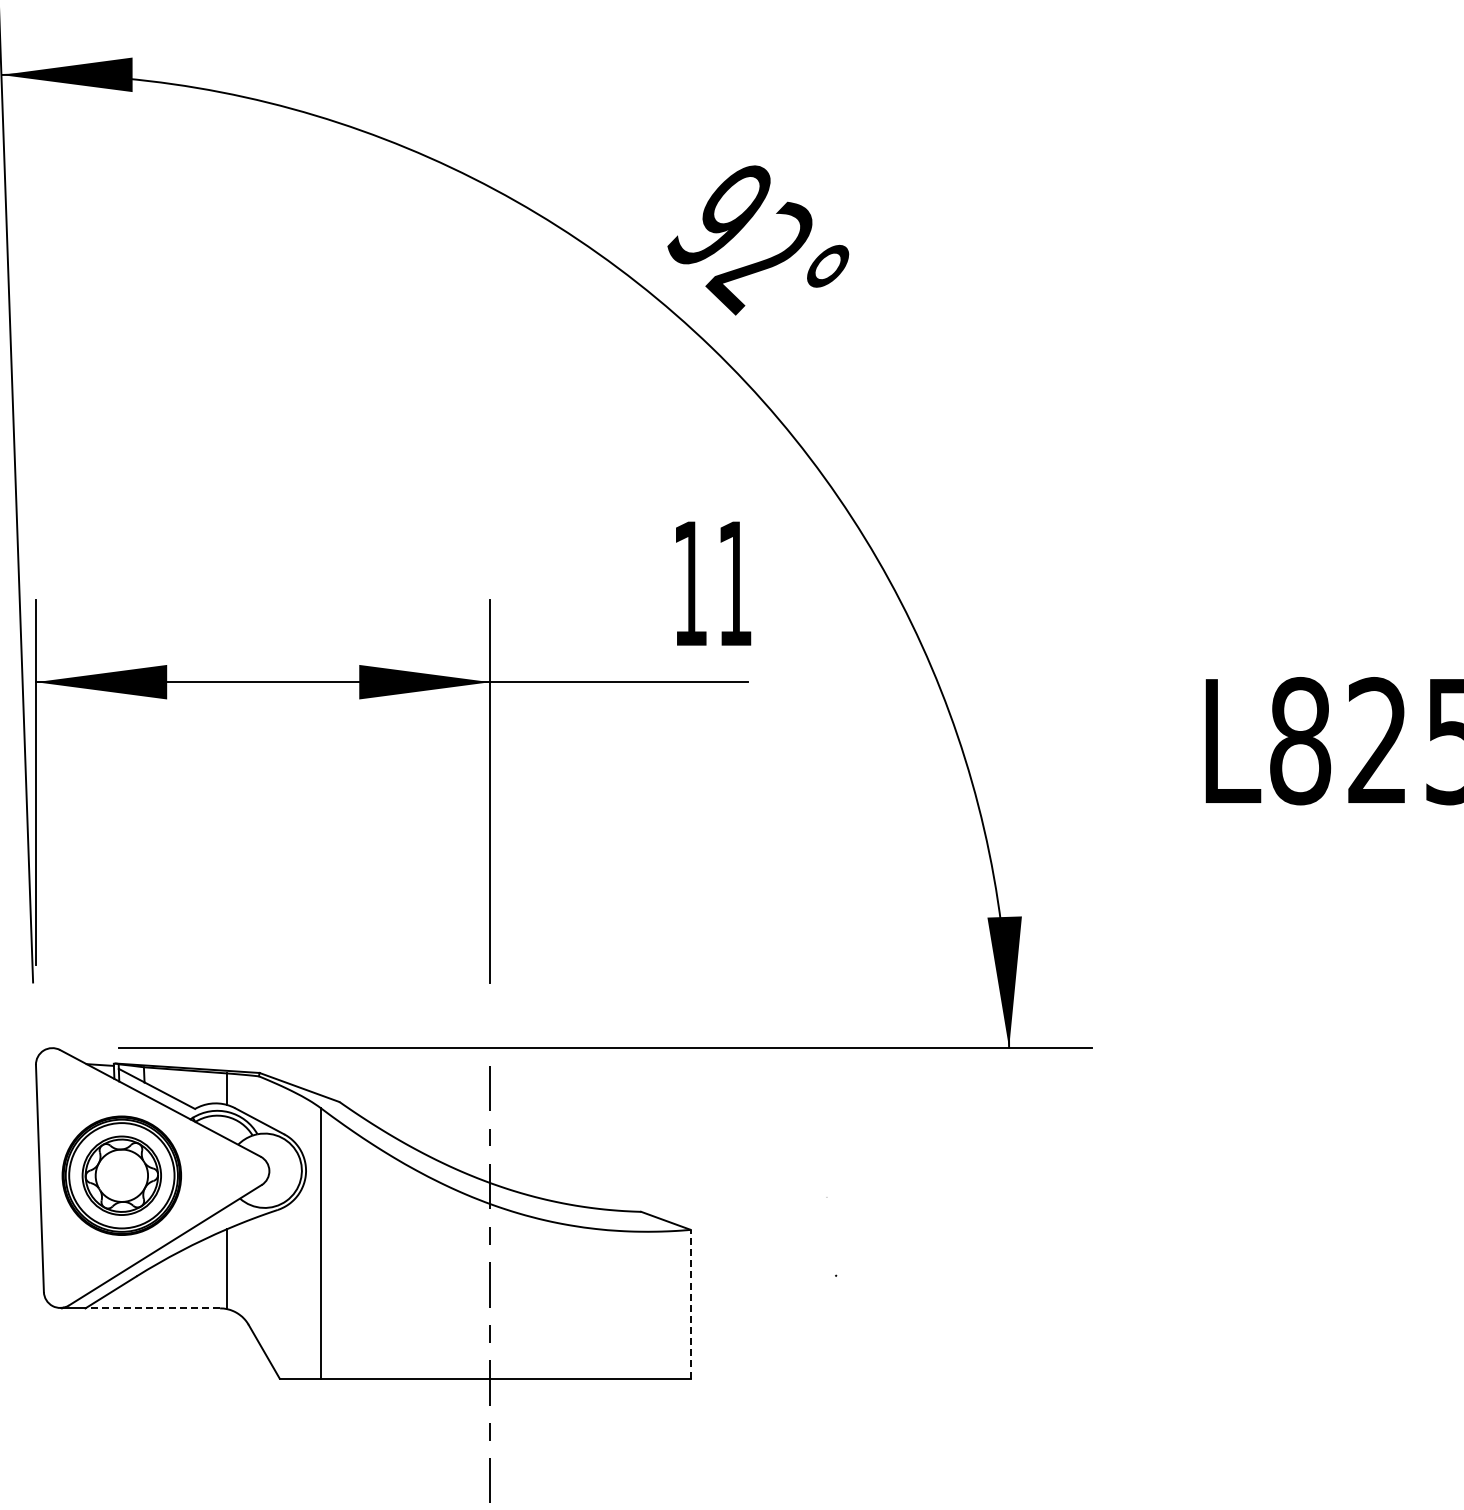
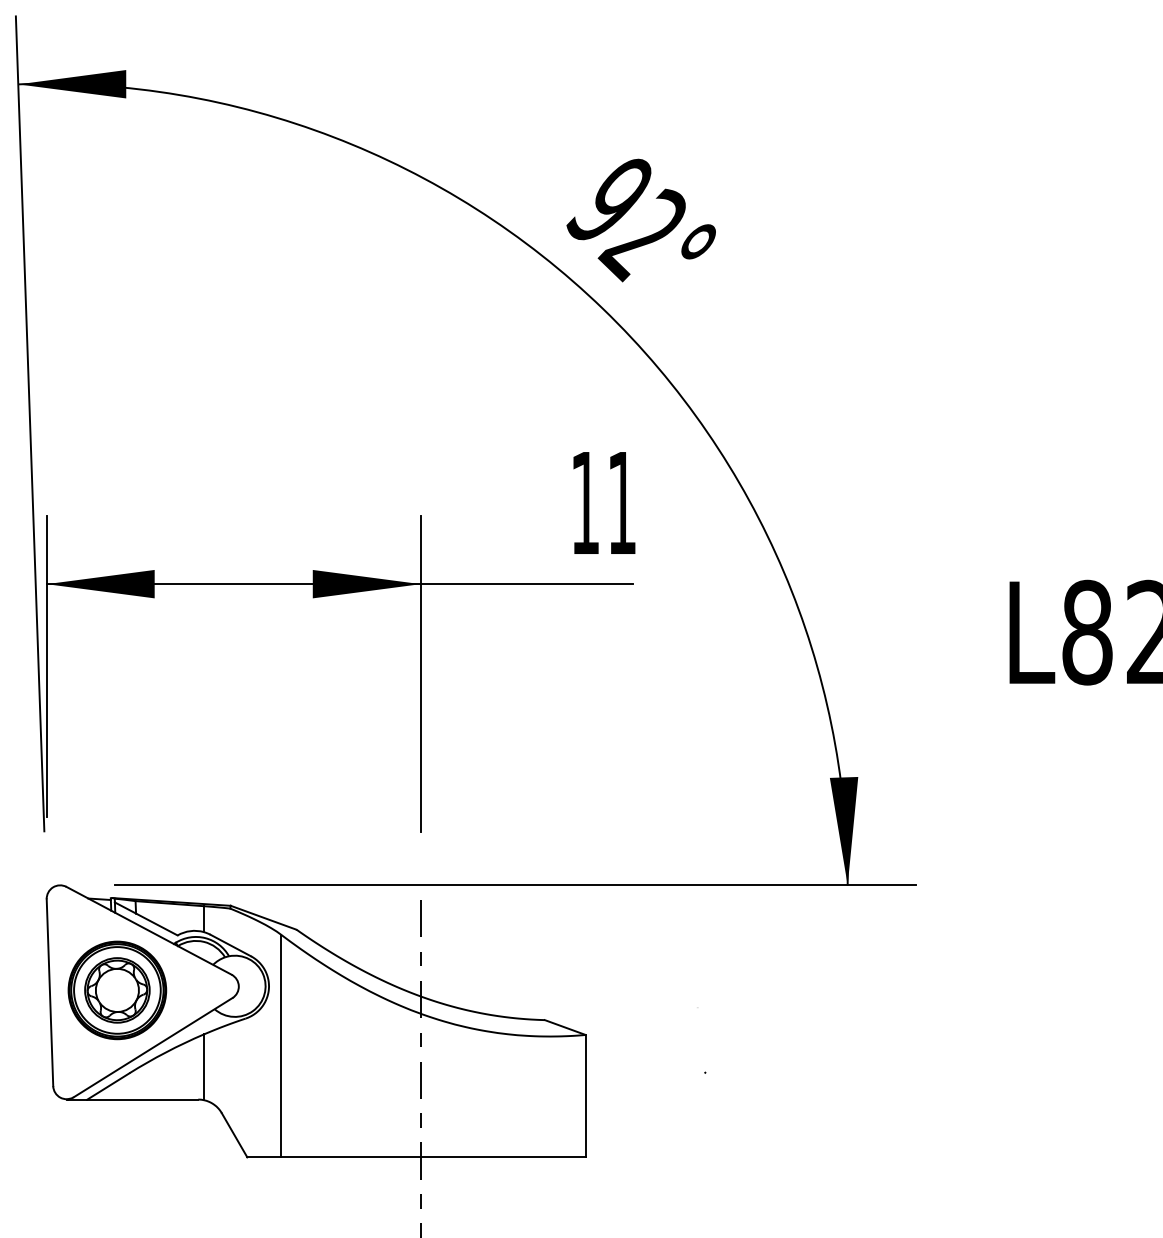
line: (690, 1303) -> (585, 1095), dashed -> solid
line: (152, 1308) -> (142, 1099), dashed -> solid

